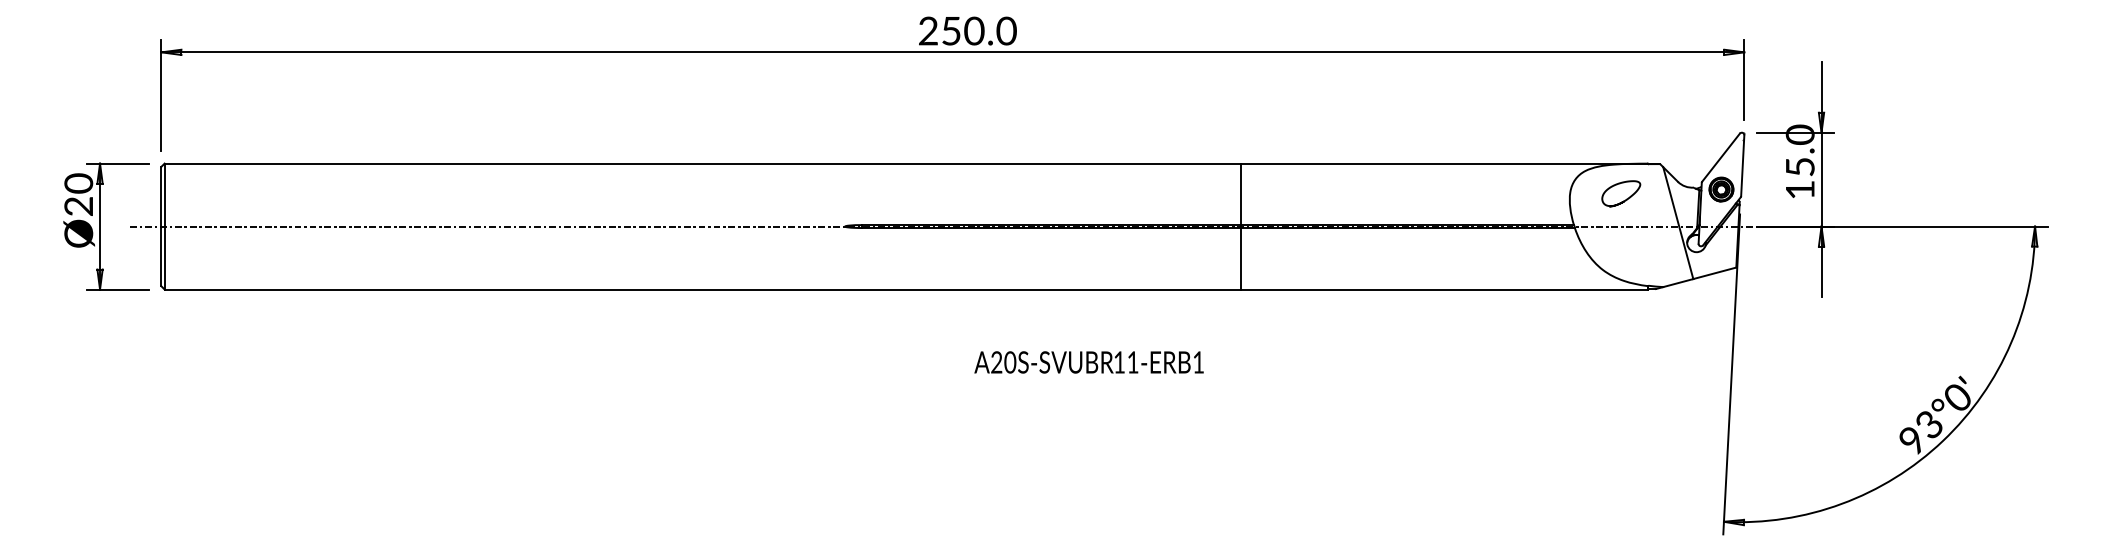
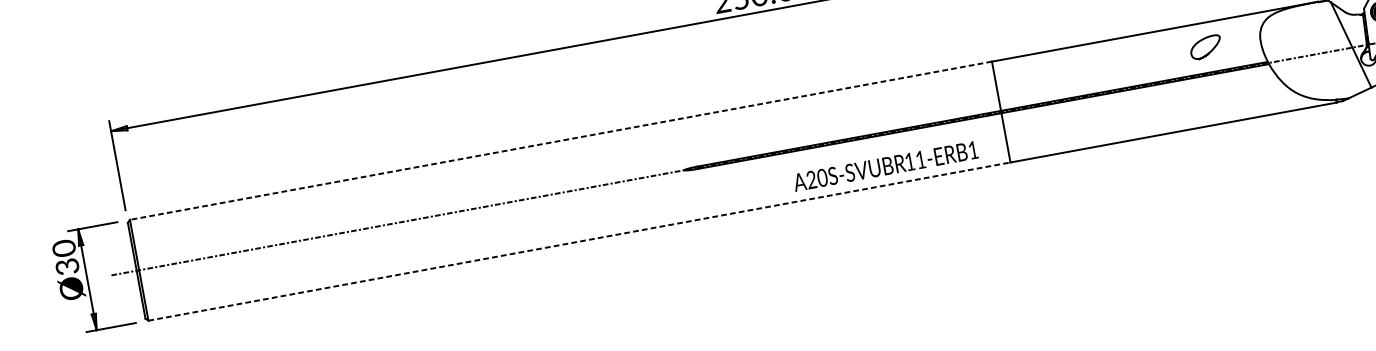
line: (702, 163) -> (560, 140), solid -> dashed
curve: (1626, 198) -> (1210, 50), moved
text: (79, 206) -> (68, 266), Ø20 -> Ø30
line: (703, 289) -> (580, 241), solid -> dashed
text: (1088, 362) -> (885, 166), moved

